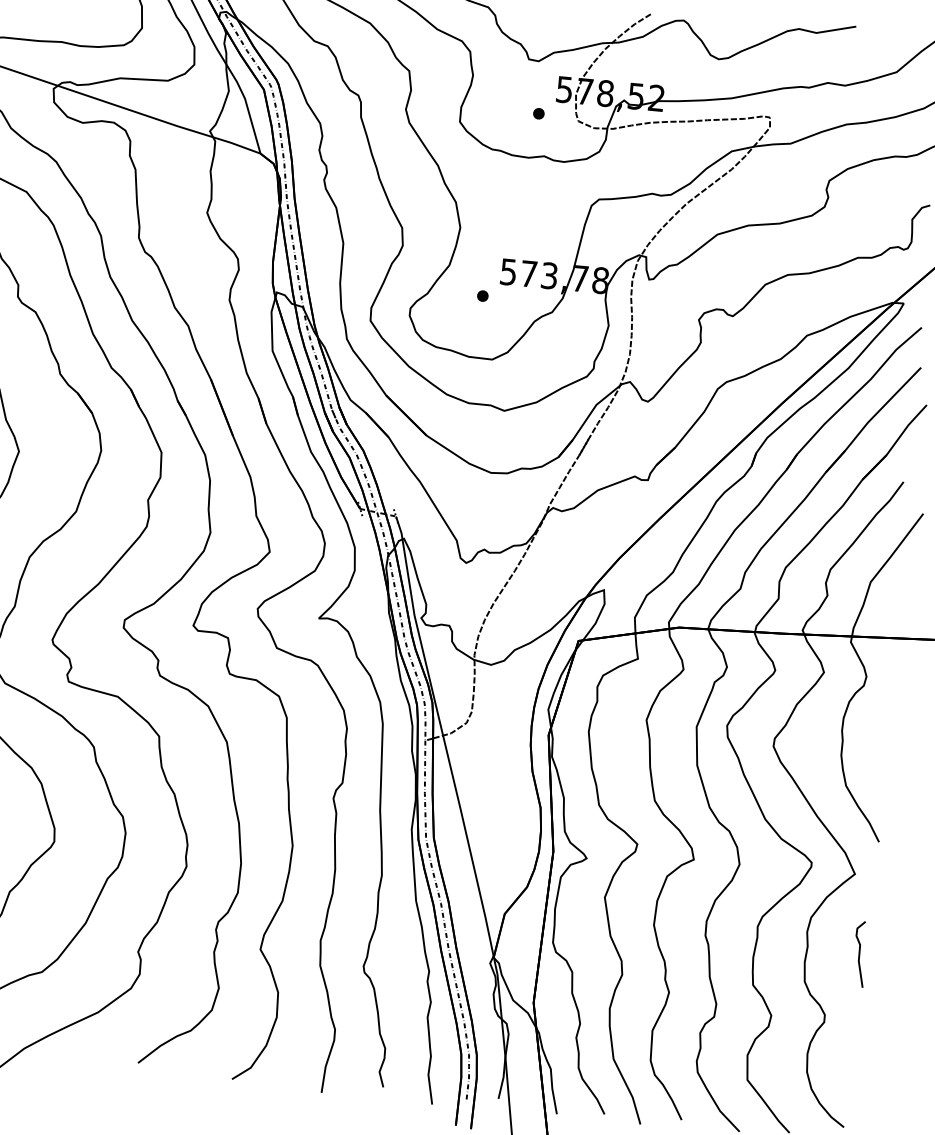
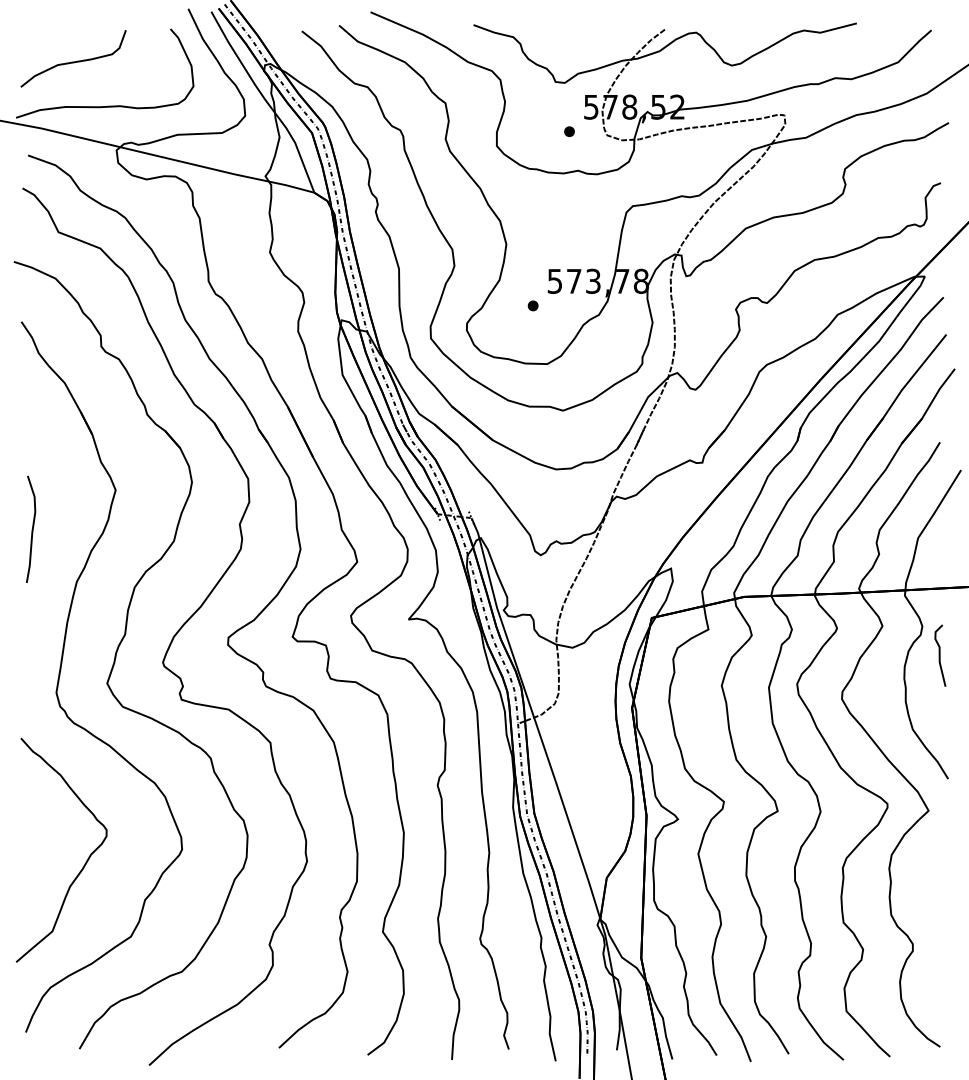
curve: (860, 953) -> (940, 655), moved

